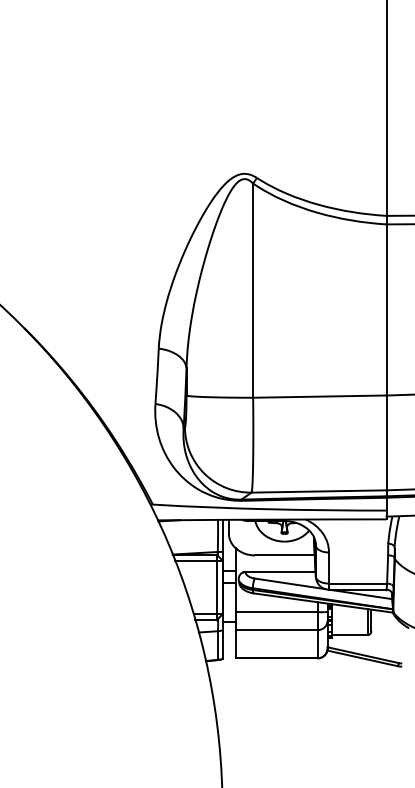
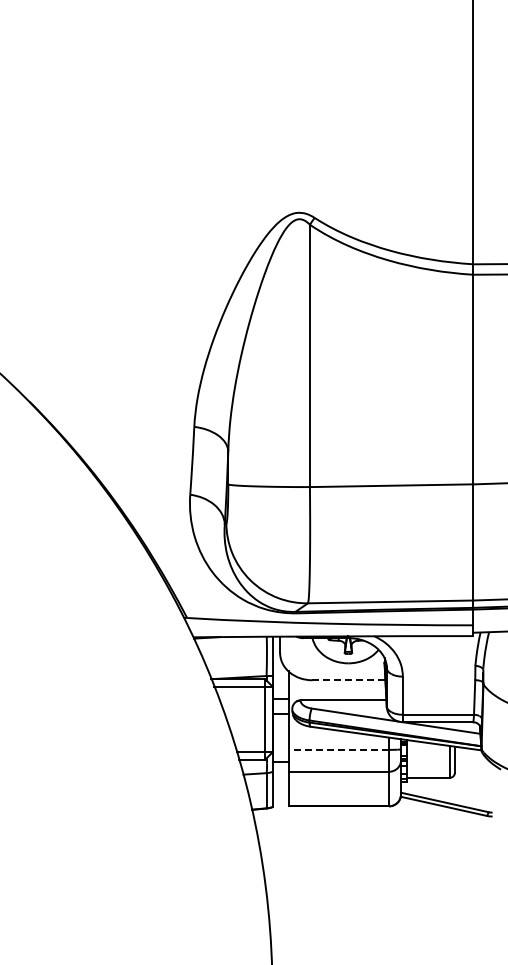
line: (284, 555) -> (348, 680), solid -> dashed
line: (276, 611) -> (338, 749), solid -> dashed

